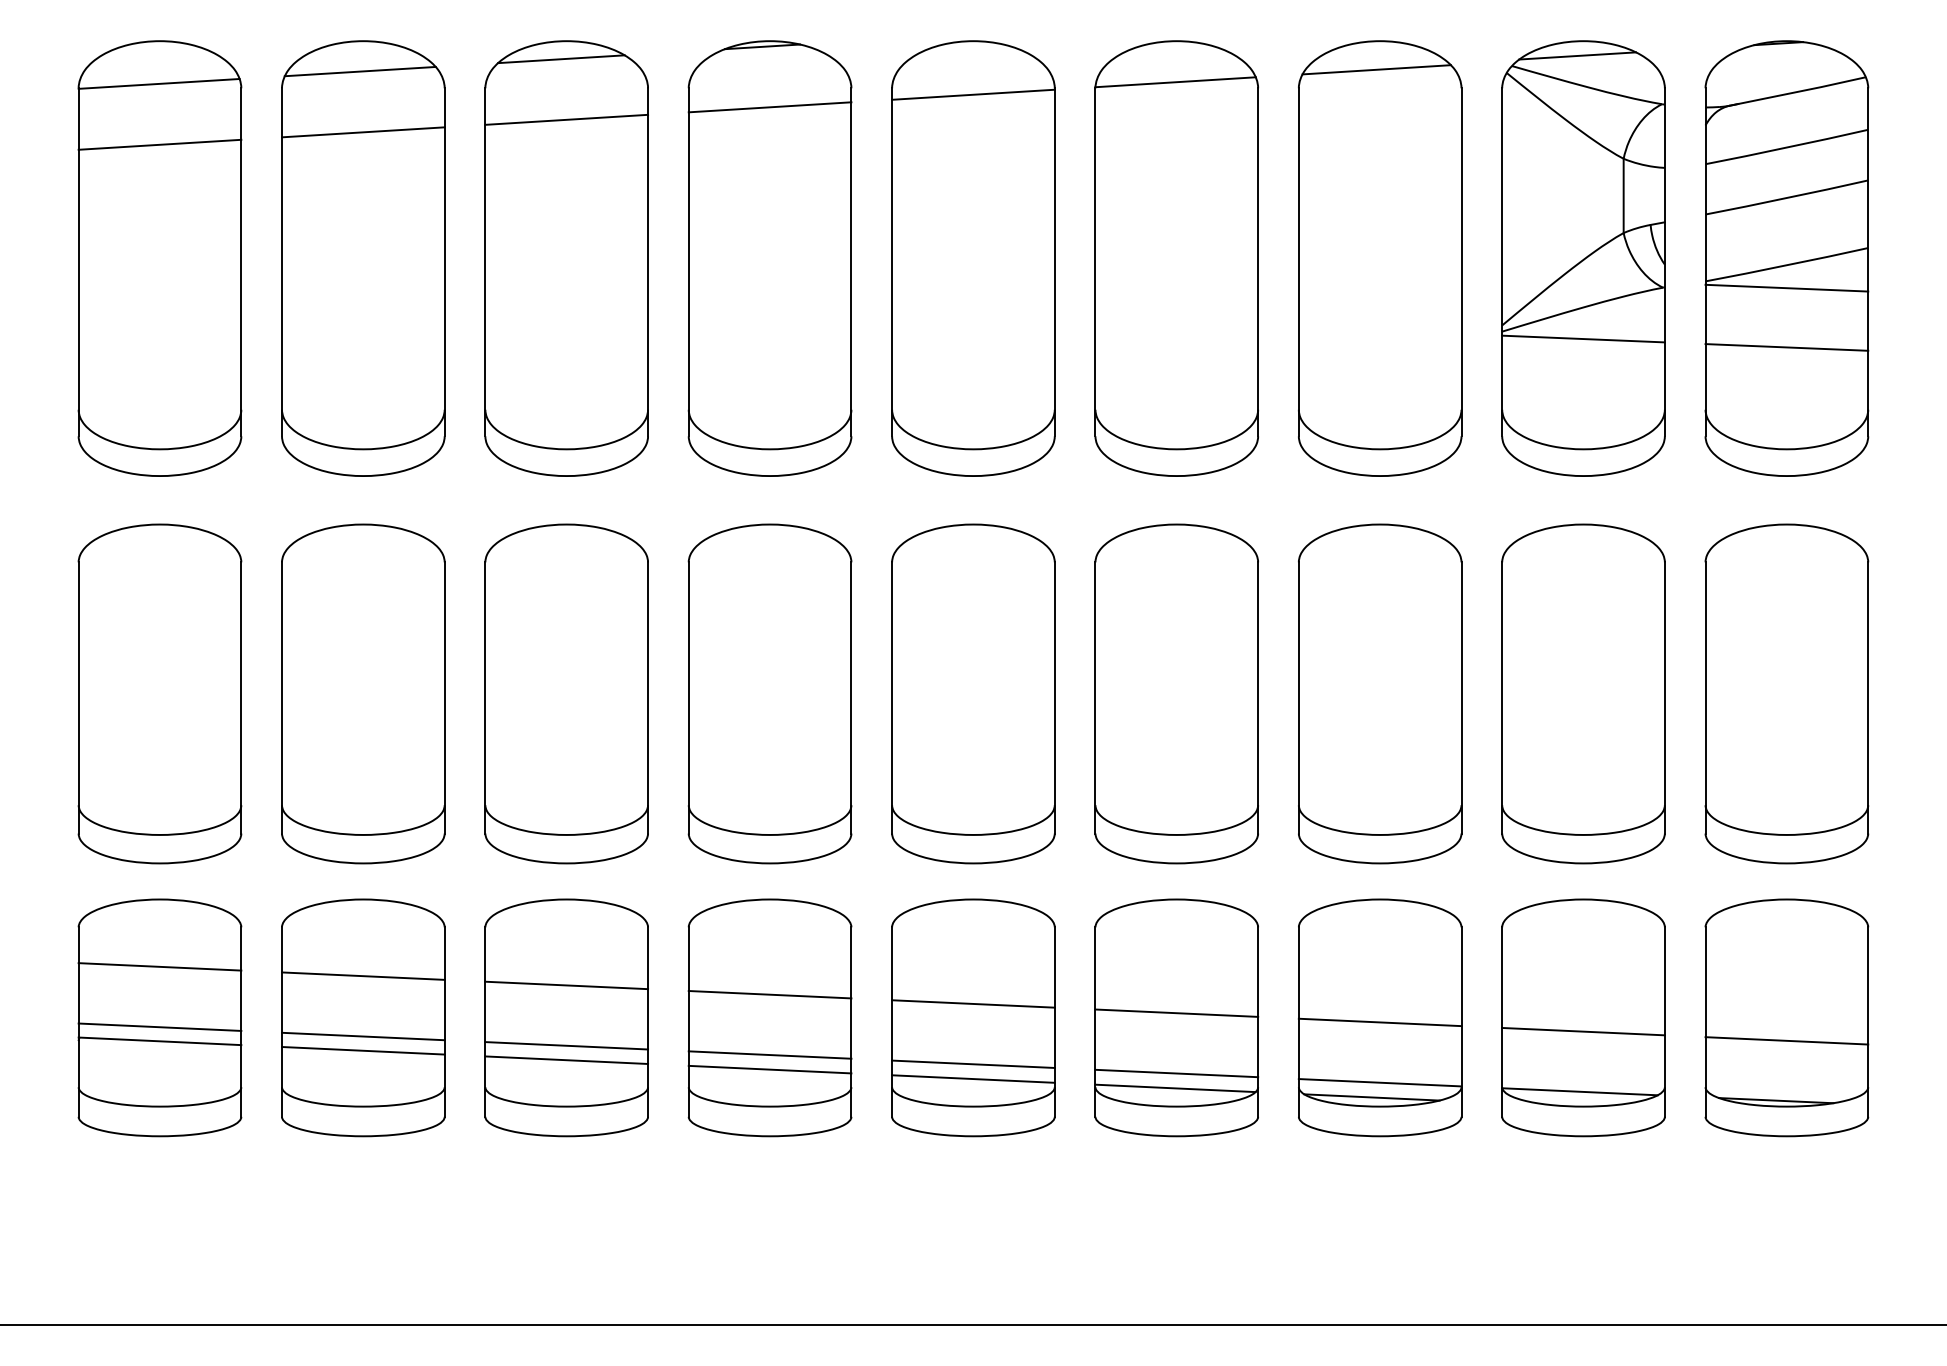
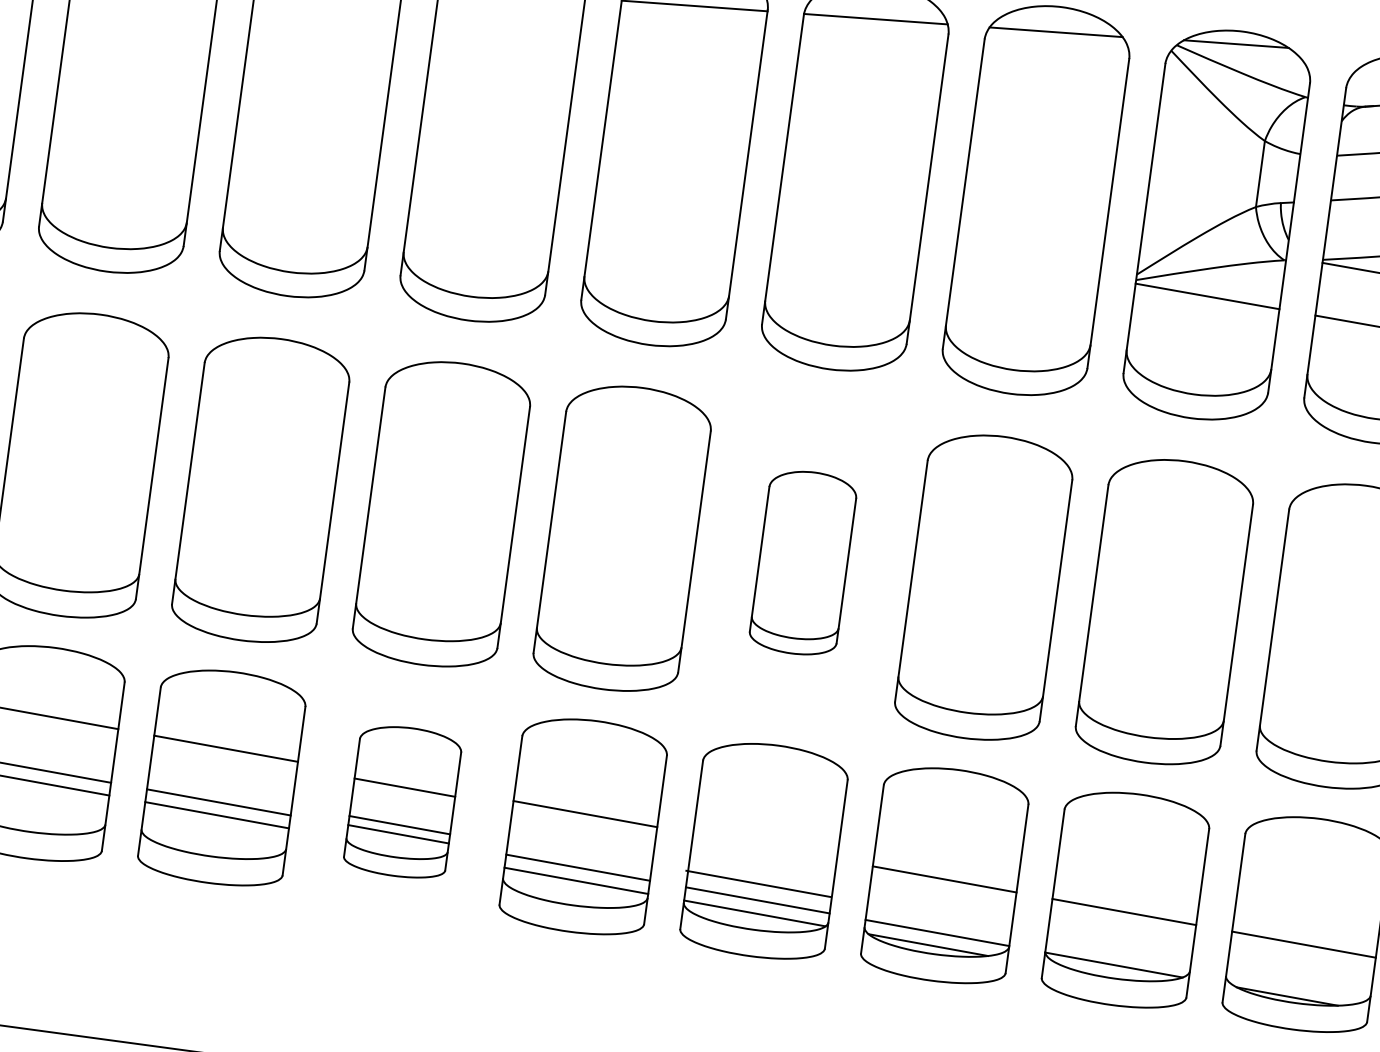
part: (1176, 693) -> (803, 562), size x0.6
line: (1176, 1012) -> (758, 883), moved
part: (769, 1017) -> (402, 801), size x0.7

